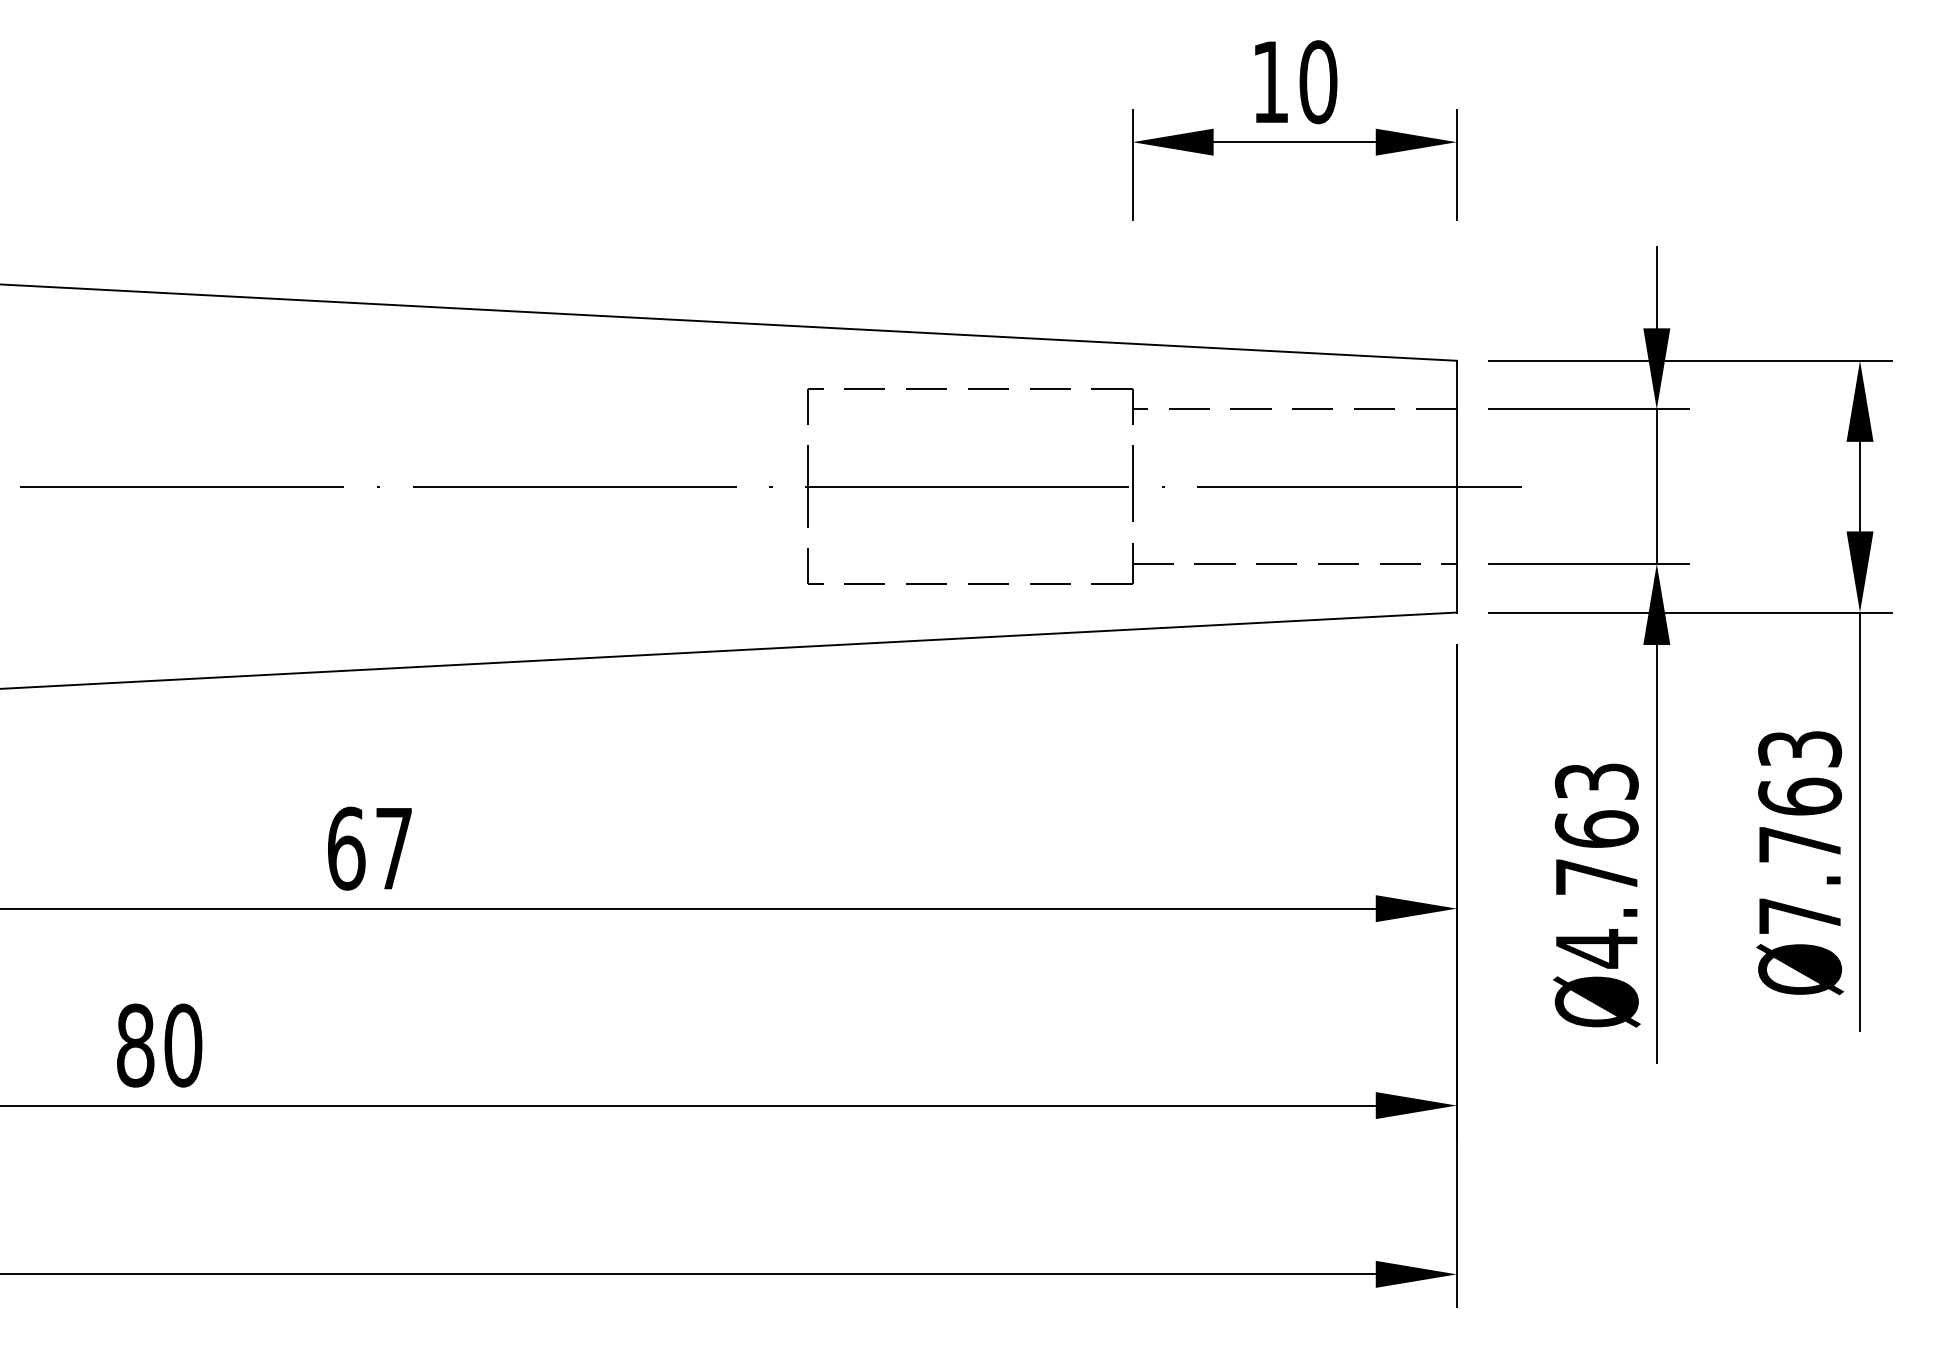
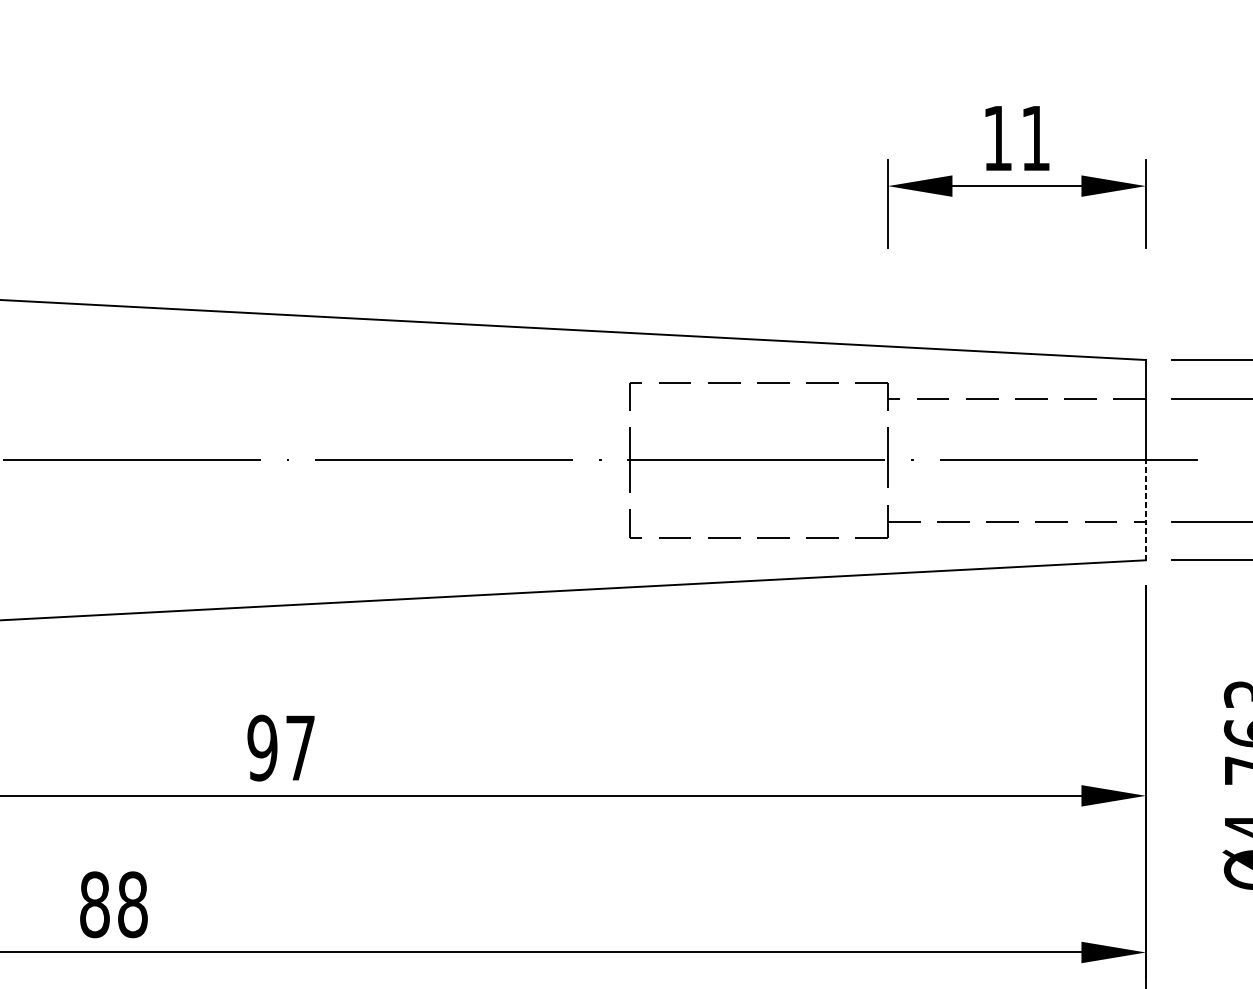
text: (1318, 82) -> (1035, 138), 10 -> 11
line: (1456, 549) -> (1145, 510), solid -> dashed
text: (346, 848) -> (262, 747), 67 -> 97
text: (183, 1045) -> (132, 904), 80 -> 88

